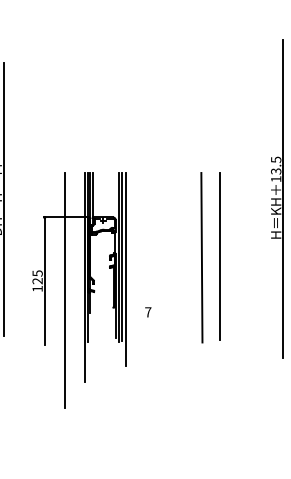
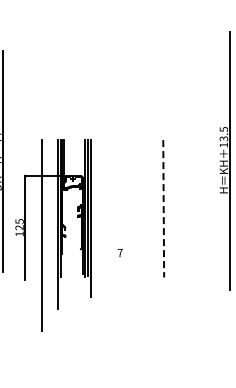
line: (220, 256) -> (178, 207), removed
line: (201, 257) -> (163, 208), solid -> dashed
part: (79, 290) -> (53, 235), moved

